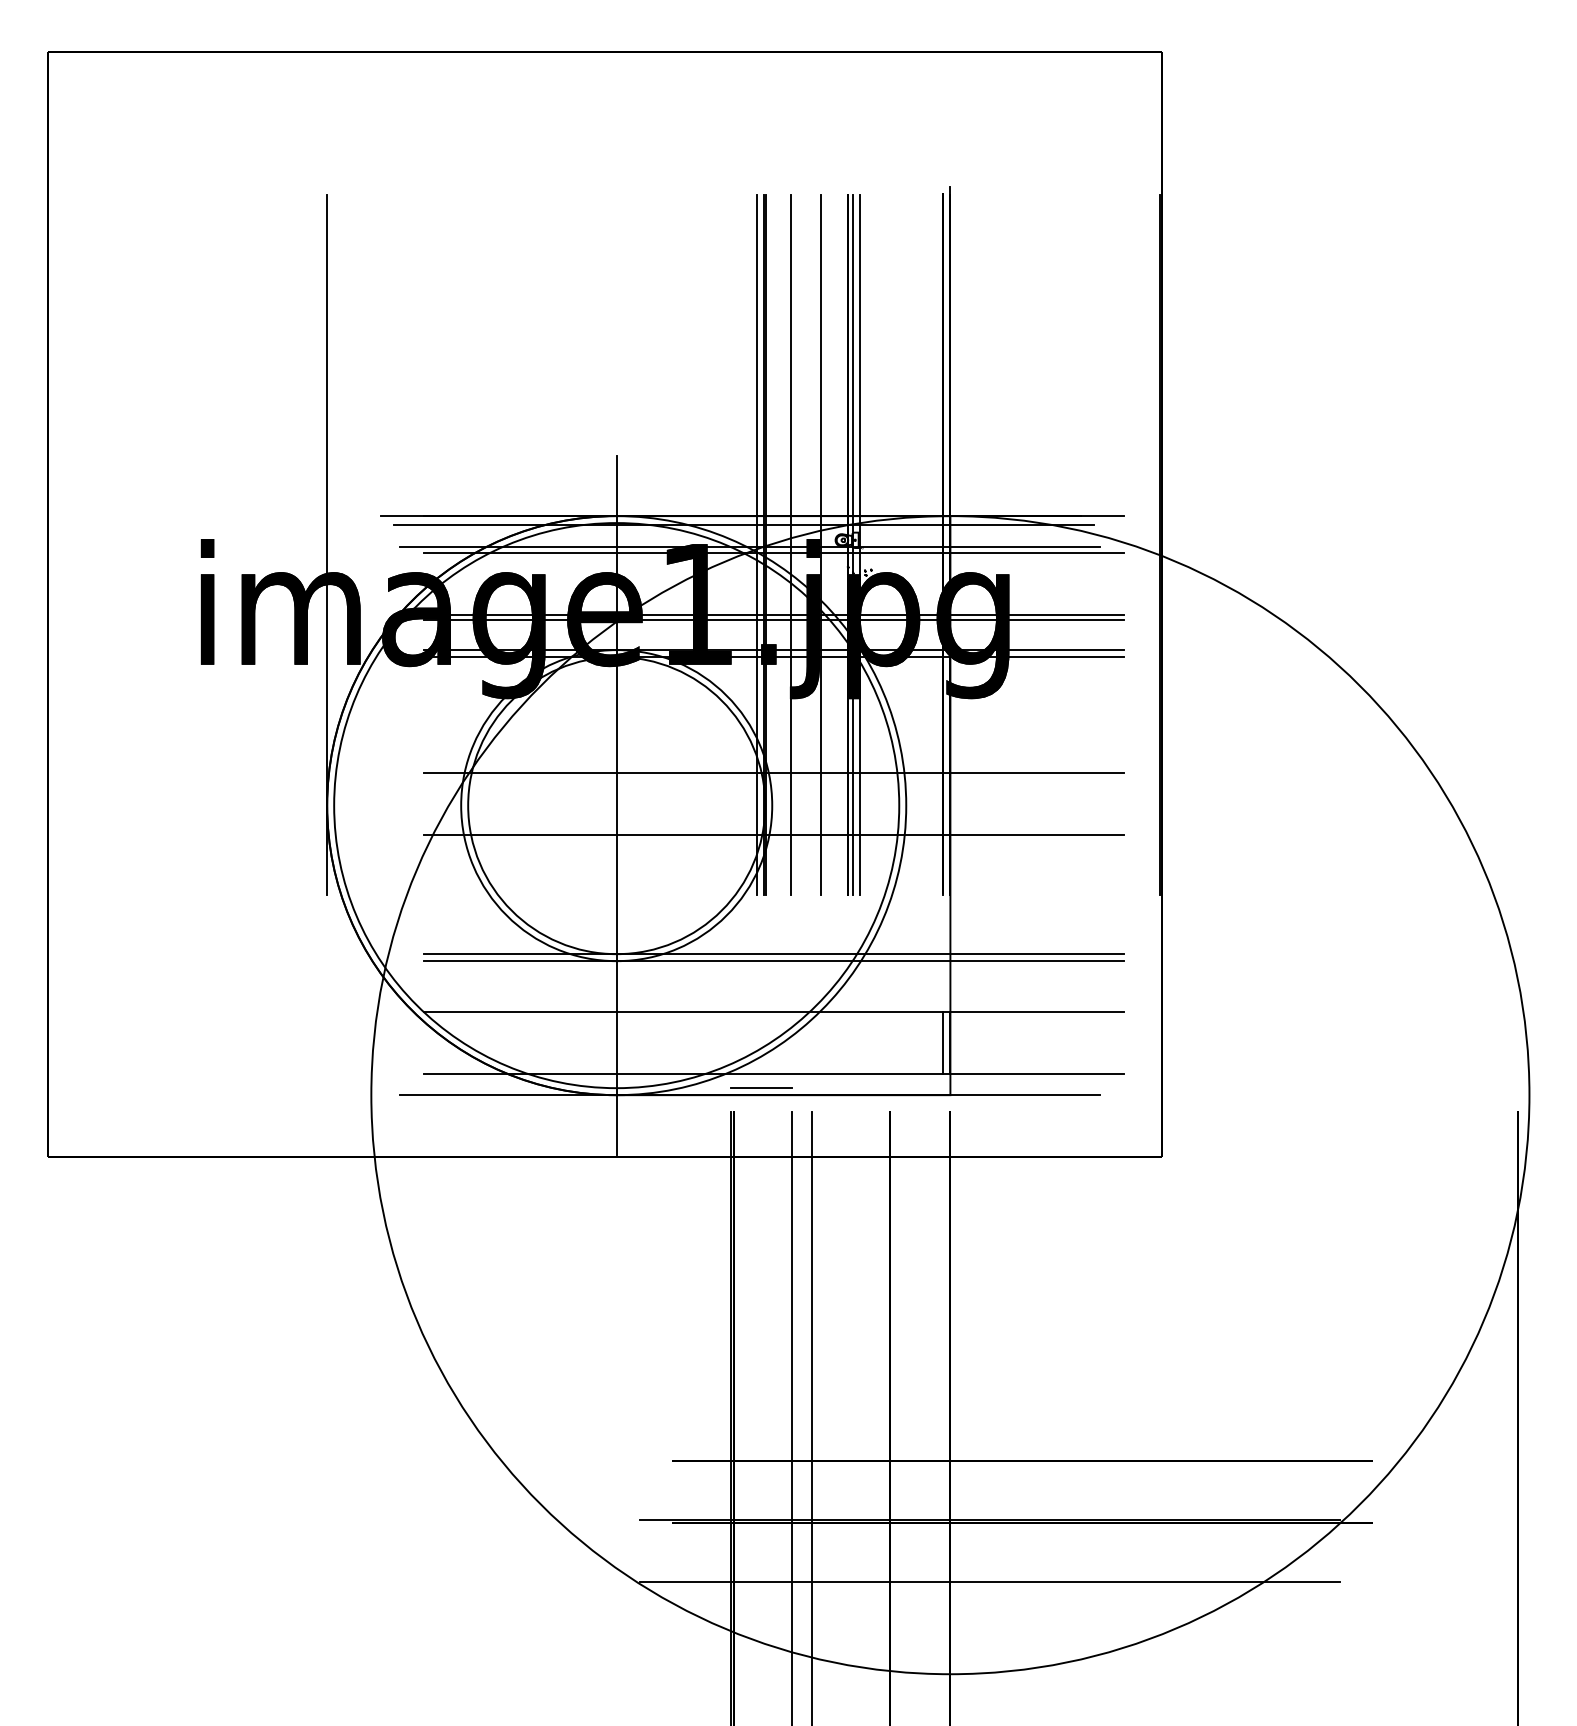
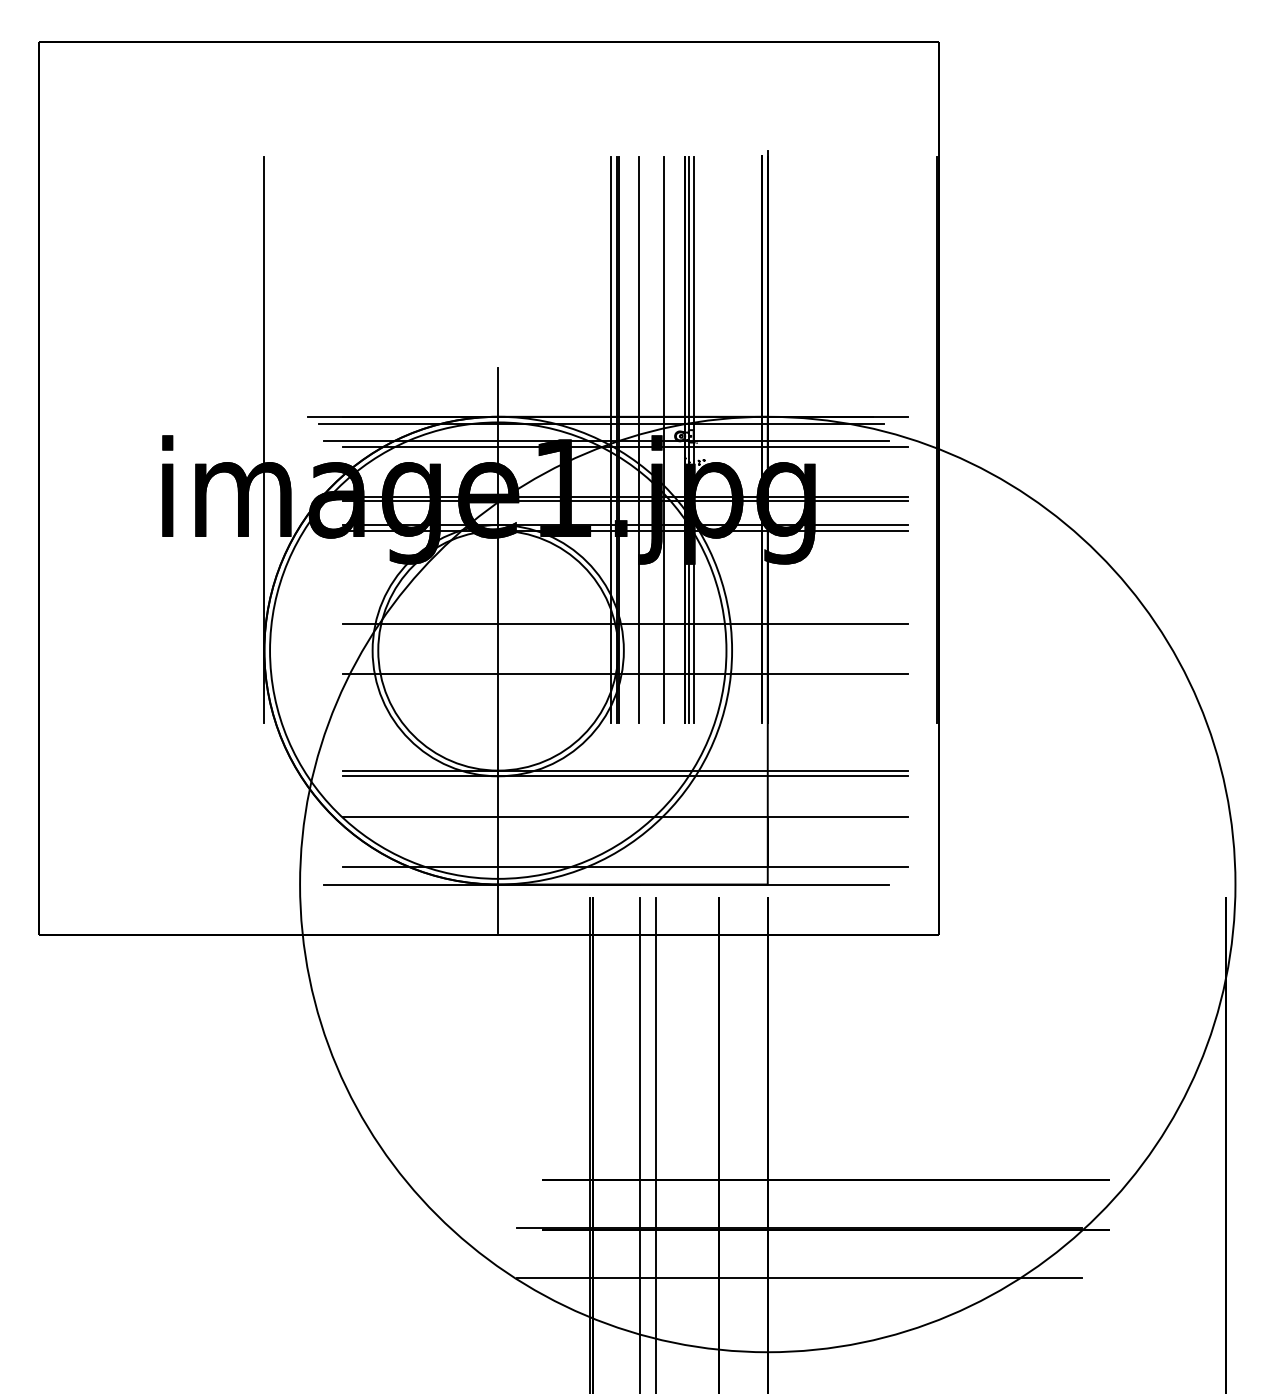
line: (943, 1042) -> (762, 841), removed
line: (761, 1088) -> (615, 879), removed

